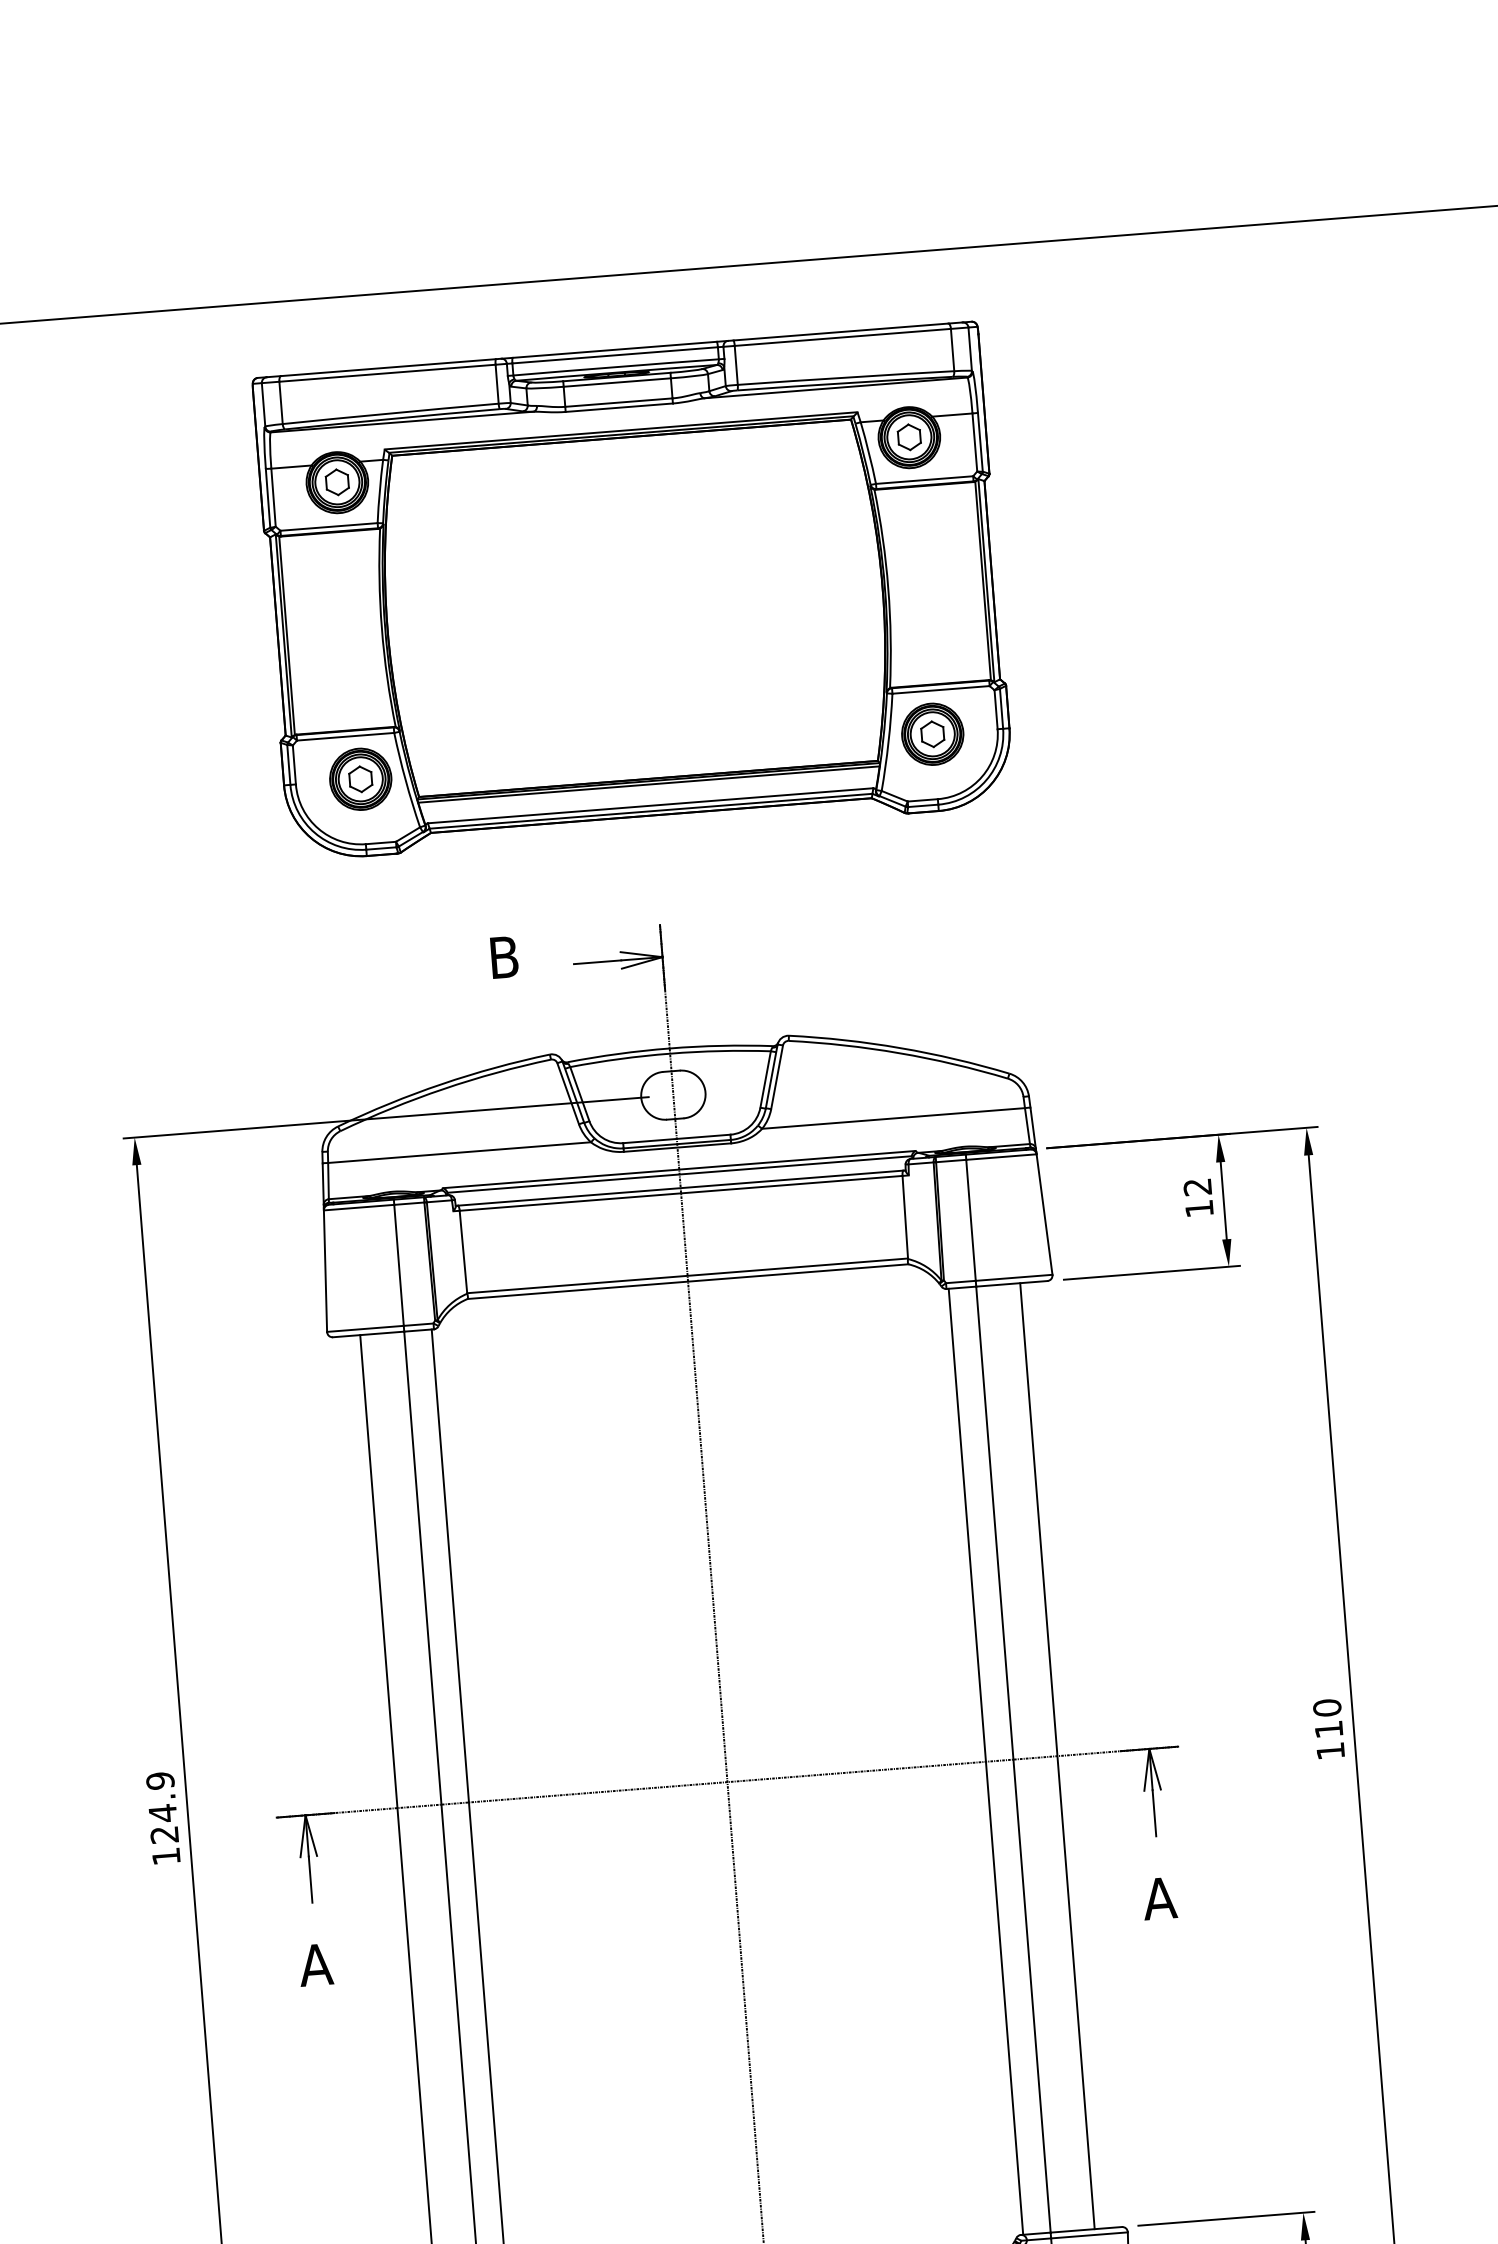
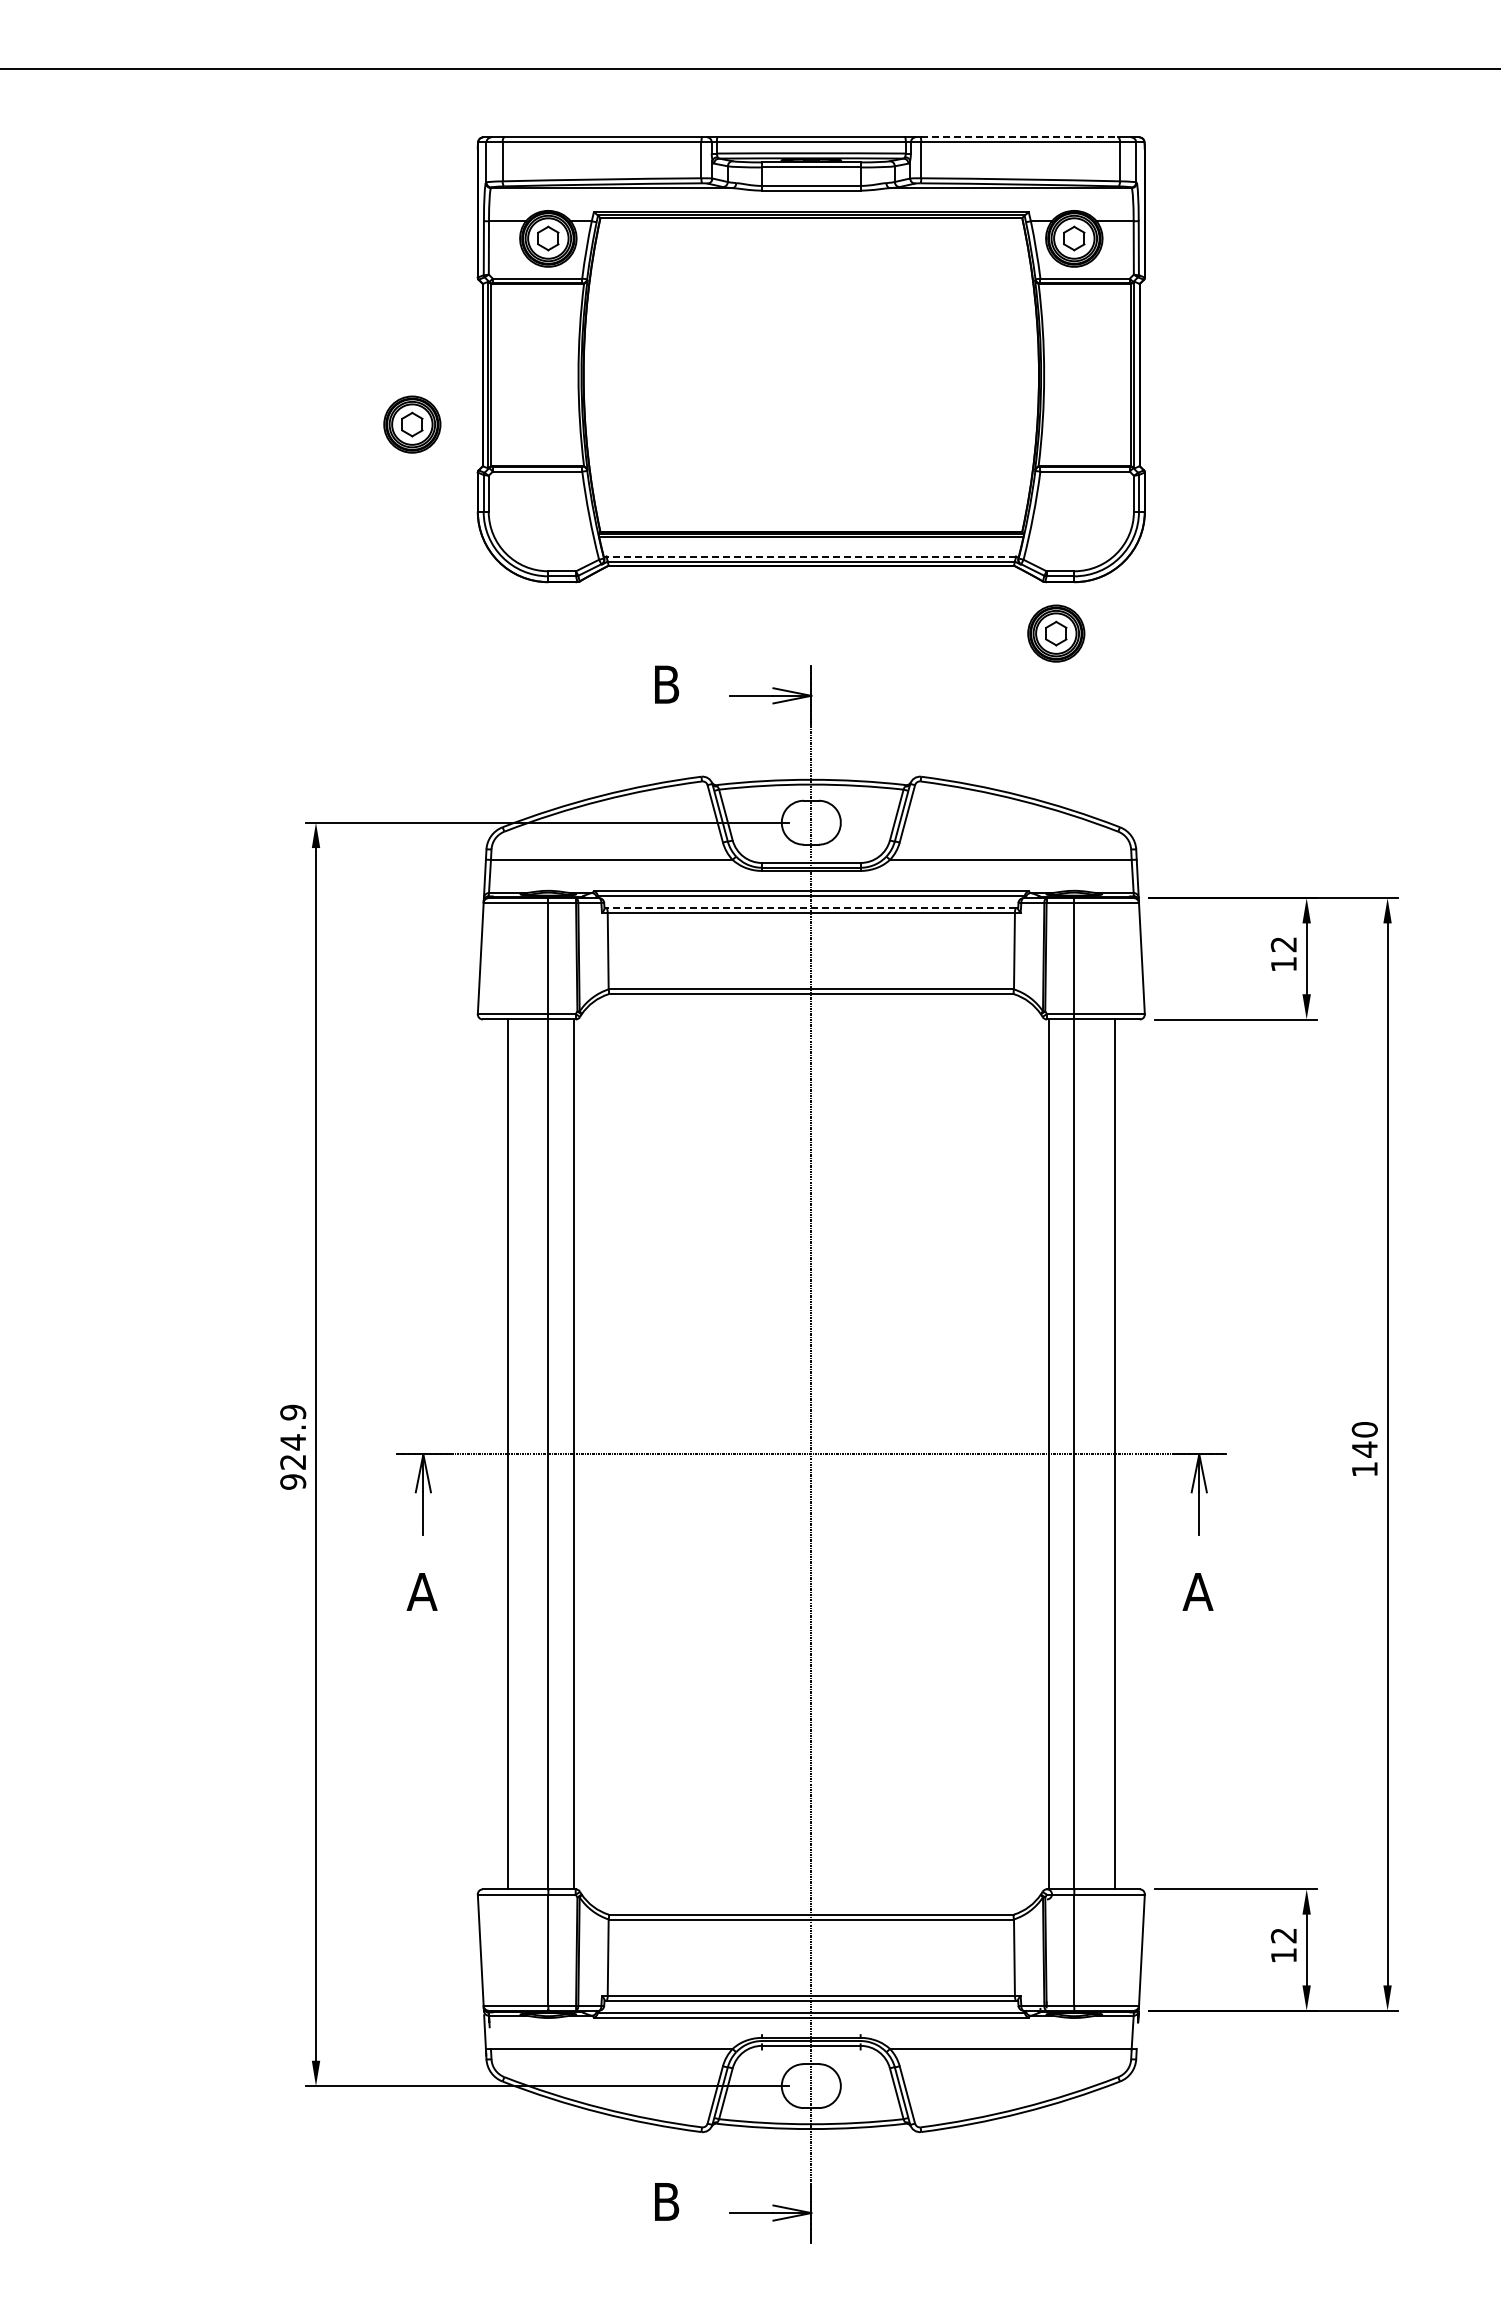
line: (841, 332) -> (1019, 137), solid -> dashed
part: (932, 734) -> (1056, 633), moved
part: (360, 779) -> (412, 424), moved
line: (650, 805) -> (811, 556), solid -> dashed
line: (680, 1188) -> (811, 908), solid -> dashed
text: (1328, 1729) -> (1364, 1449), 110 -> 140
text: (166, 1855) -> (293, 1481), 124.9 -> 924.9

